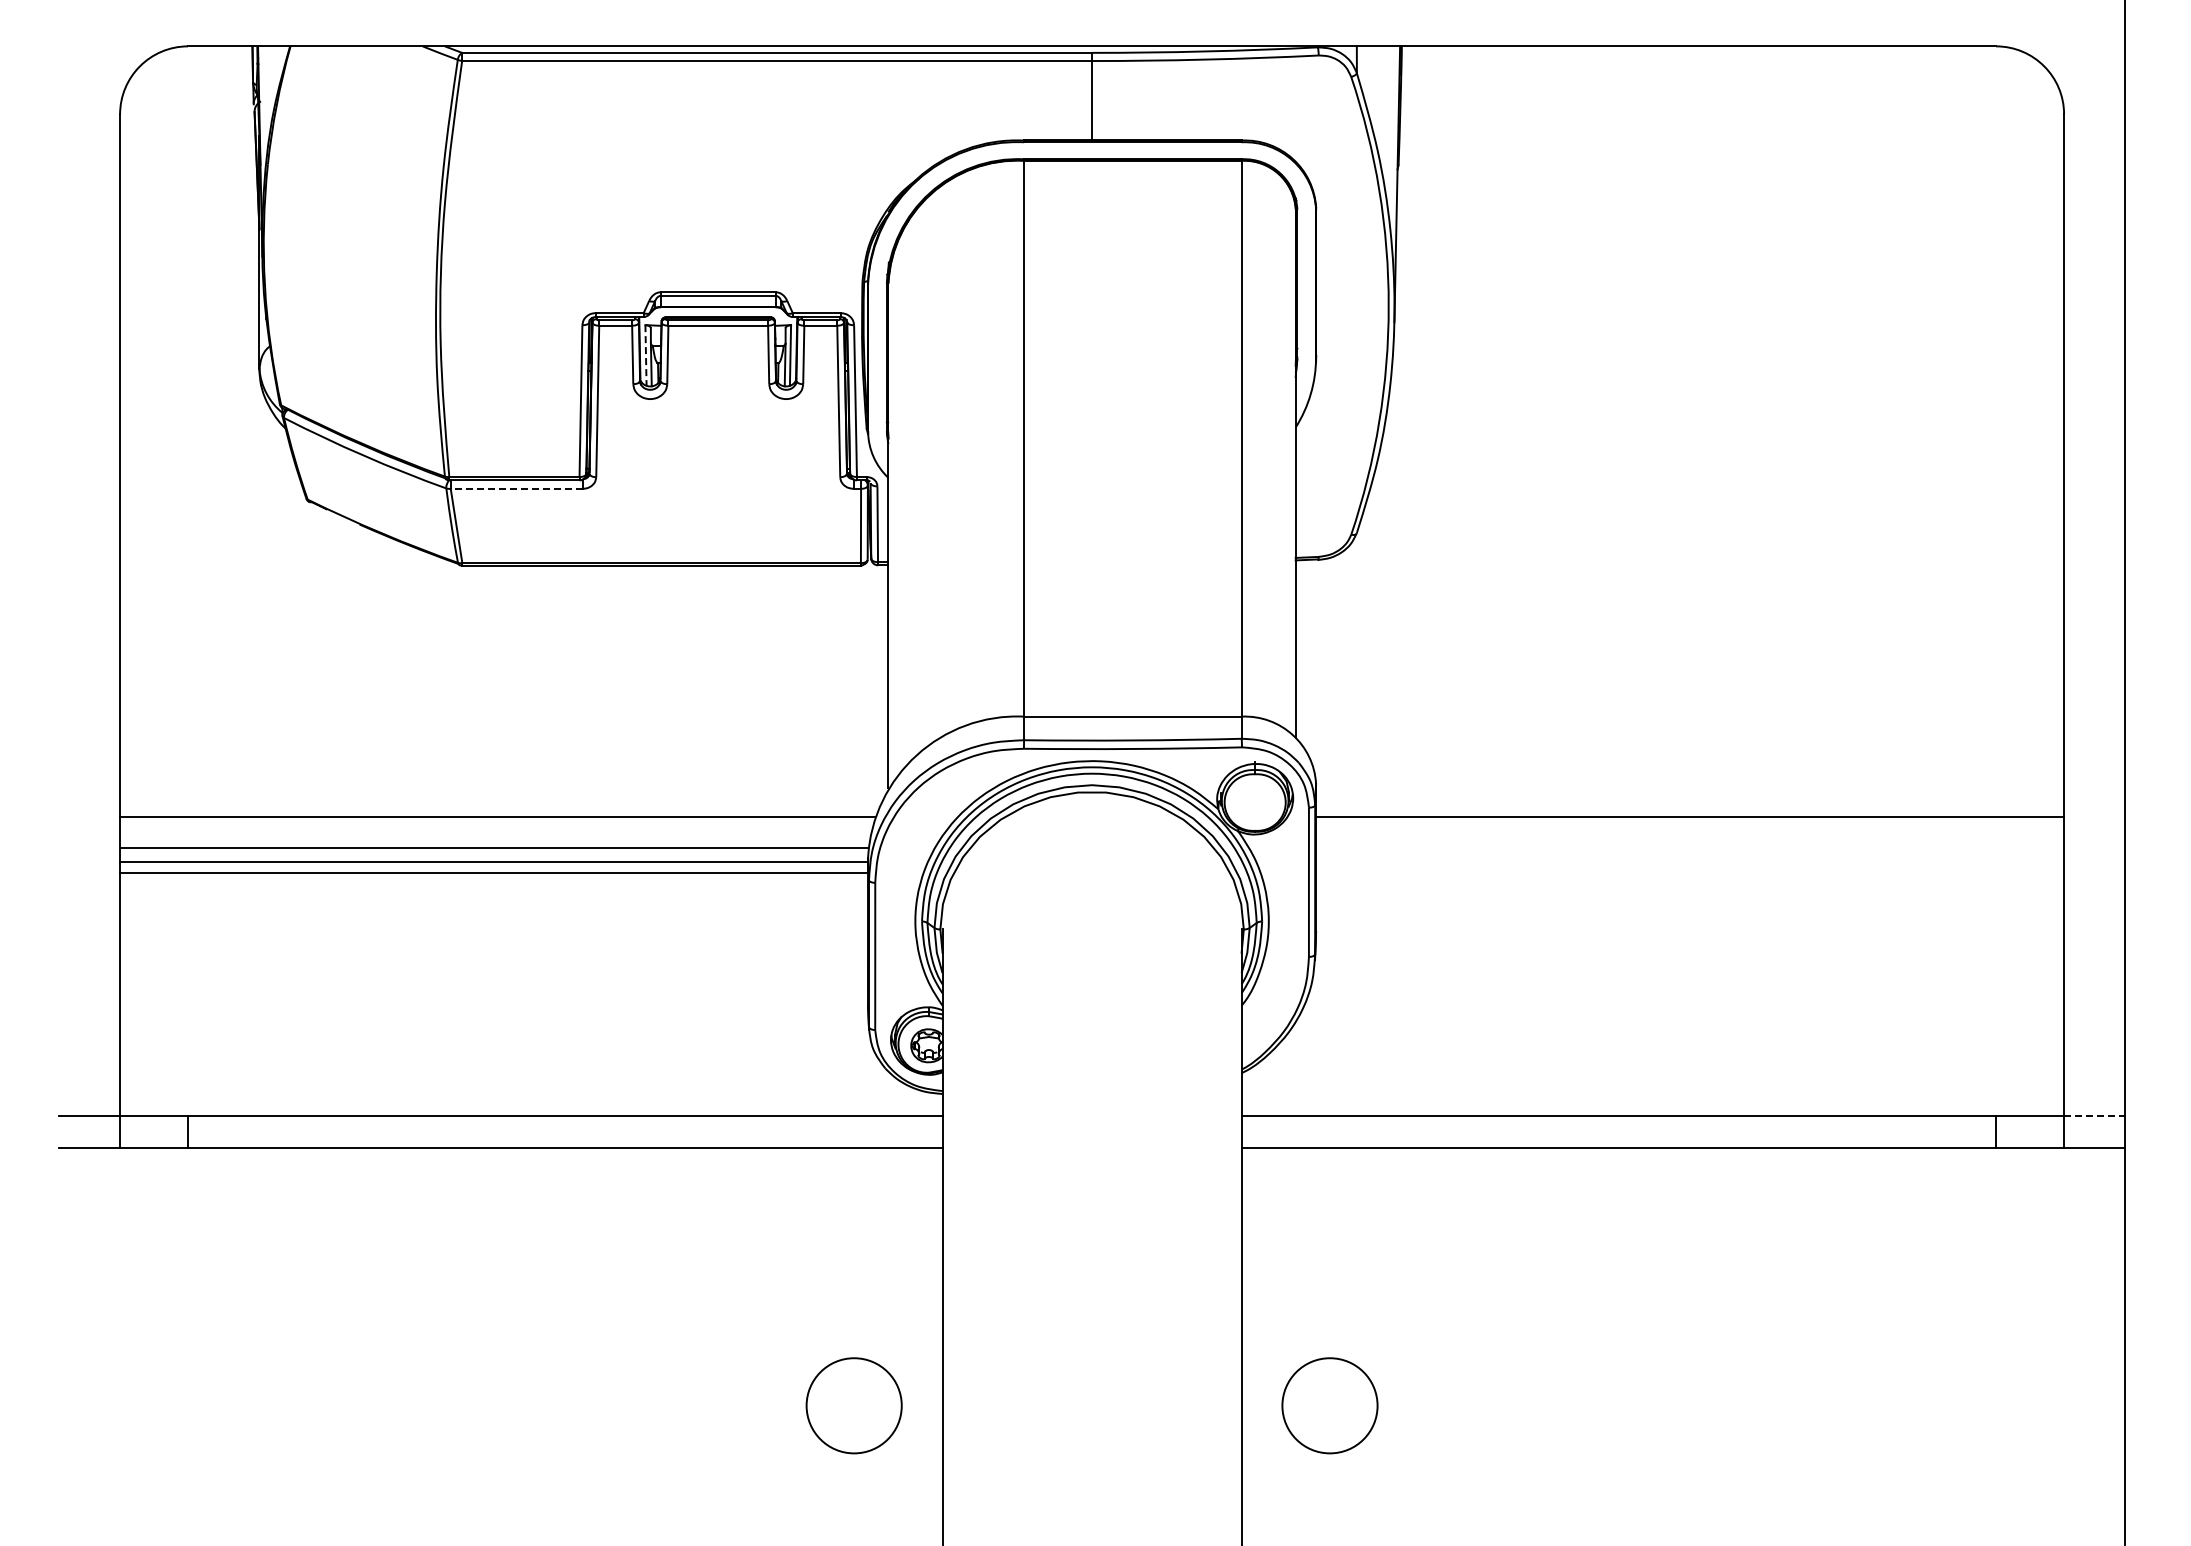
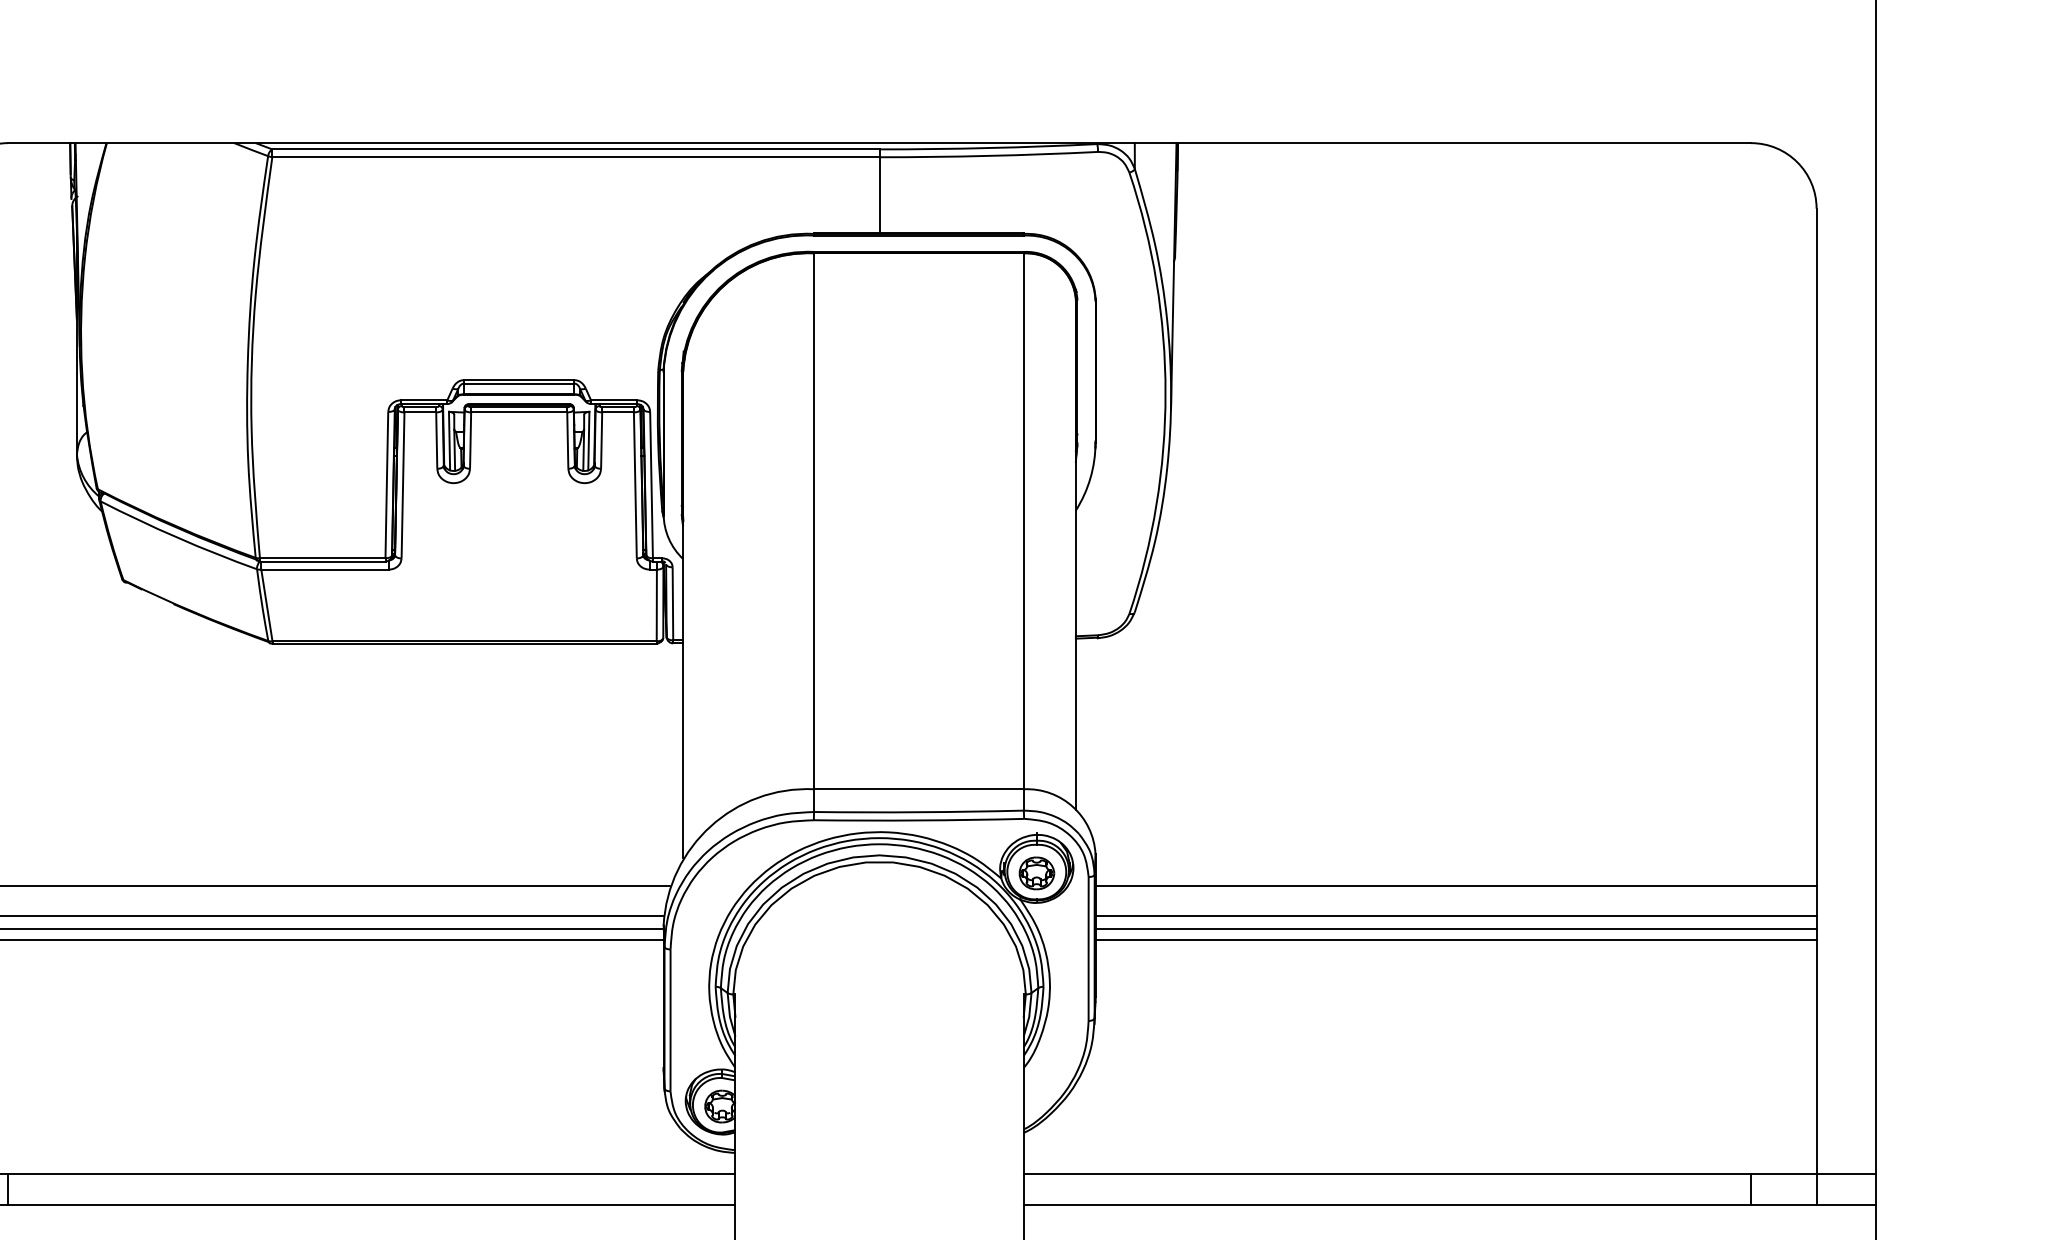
line: (646, 355) -> (450, 441), dashed -> solid
line: (516, 488) -> (324, 569), dashed -> solid
part: (1255, 803) -> (1037, 873), added
line: (1690, 848) -> (1456, 916), added
line: (1690, 862) -> (1456, 929), added
line: (1690, 872) -> (1456, 939), added
line: (2094, 1116) -> (1845, 1174), dashed -> solid

